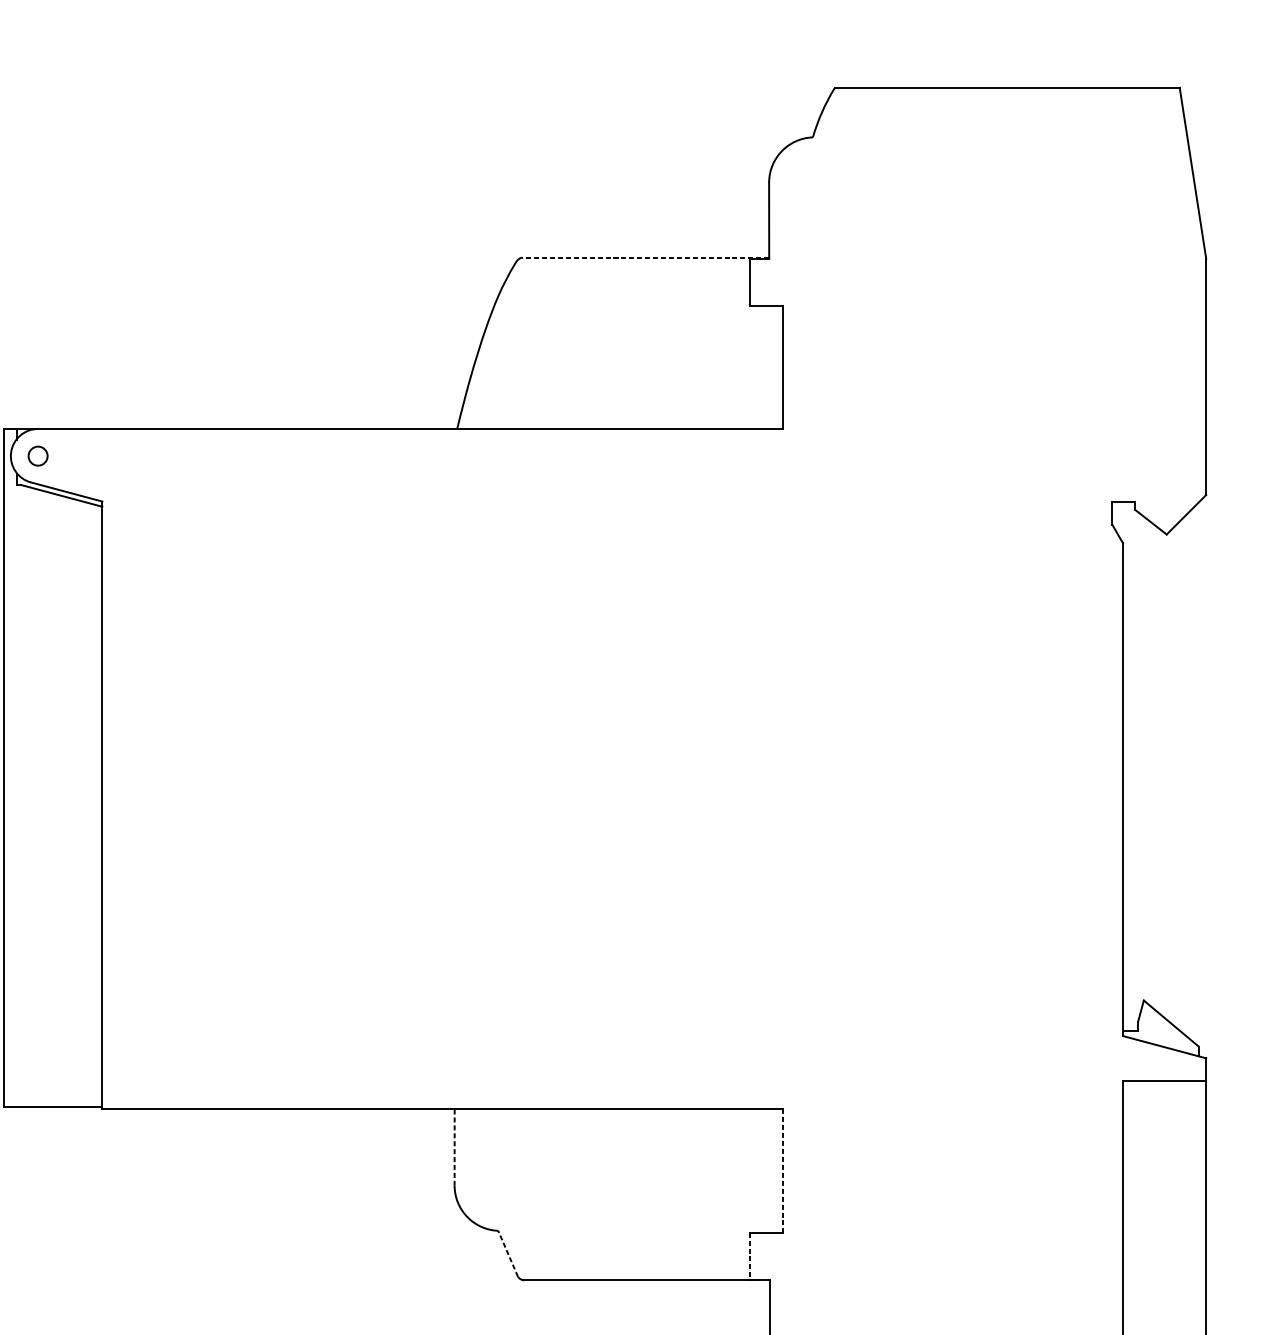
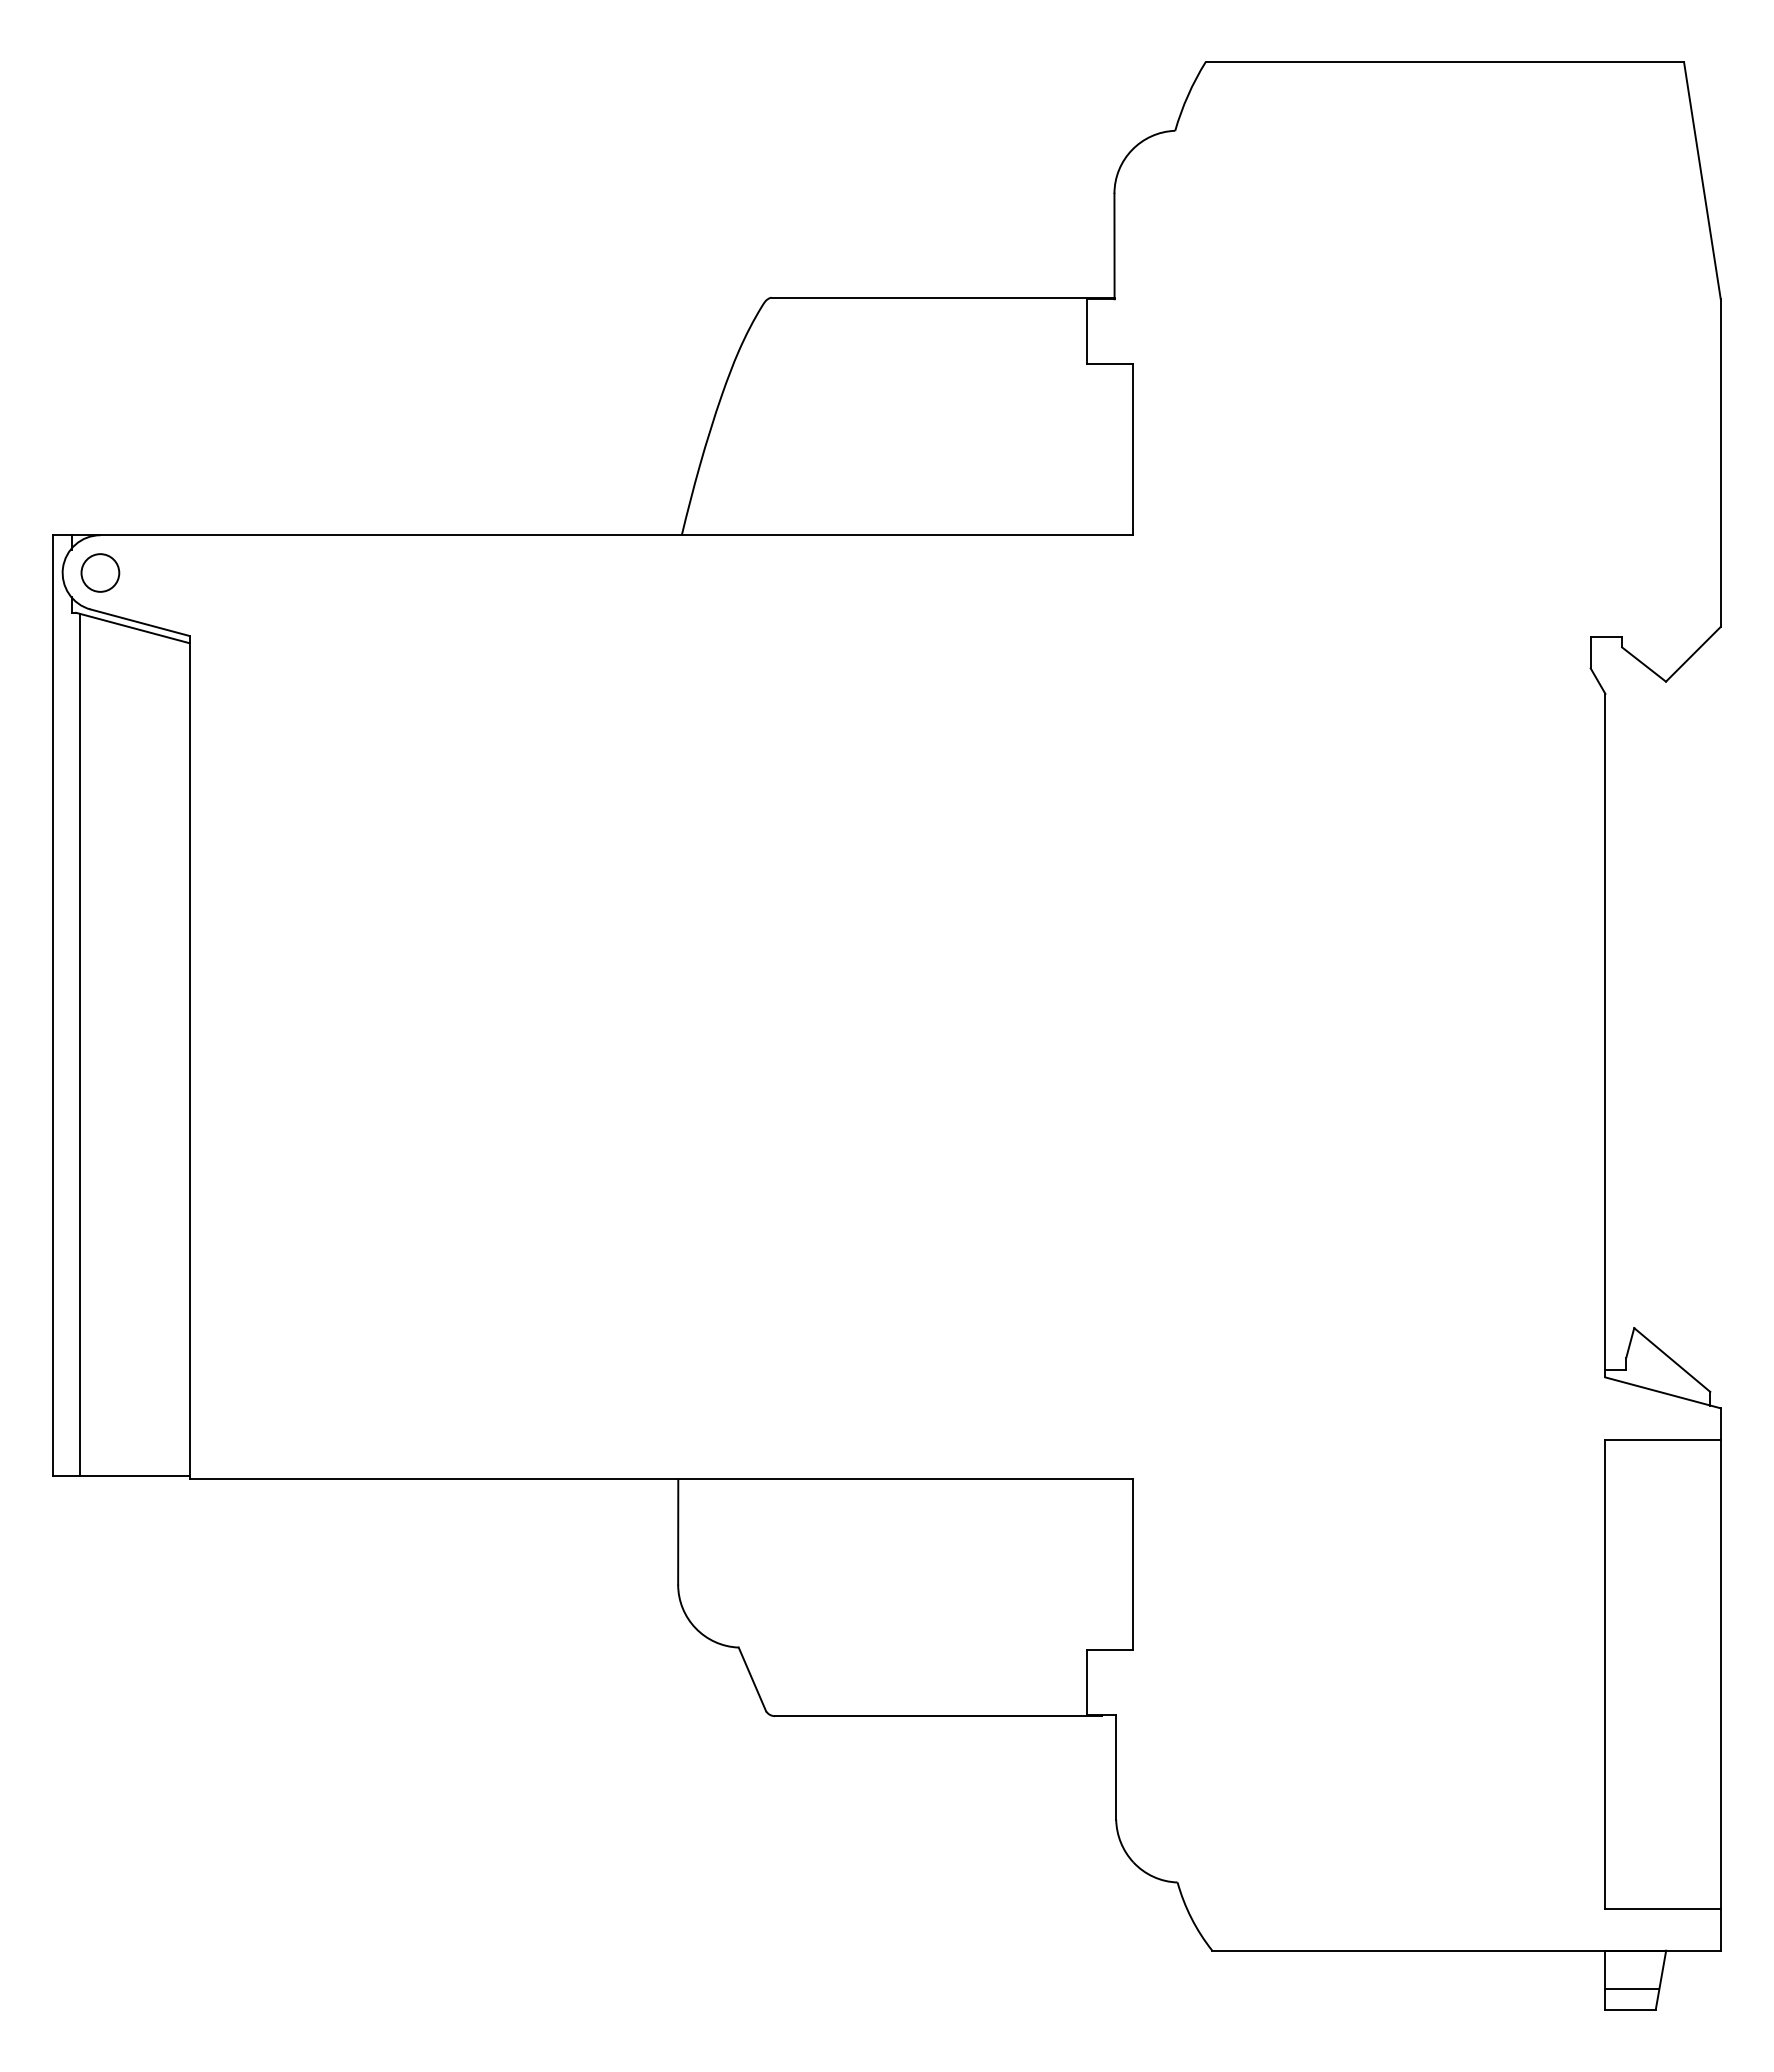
line: (645, 257) -> (942, 297), dashed -> solid
circle: (38, 455) -> (100, 572), size x1.43
line: (23, 796) -> (80, 1044), added
line: (454, 1147) -> (678, 1531), dashed -> solid
line: (782, 1171) -> (1133, 1565), dashed -> solid
line: (508, 1253) -> (752, 1679), dashed -> solid
line: (749, 1255) -> (1087, 1682), dashed -> solid

